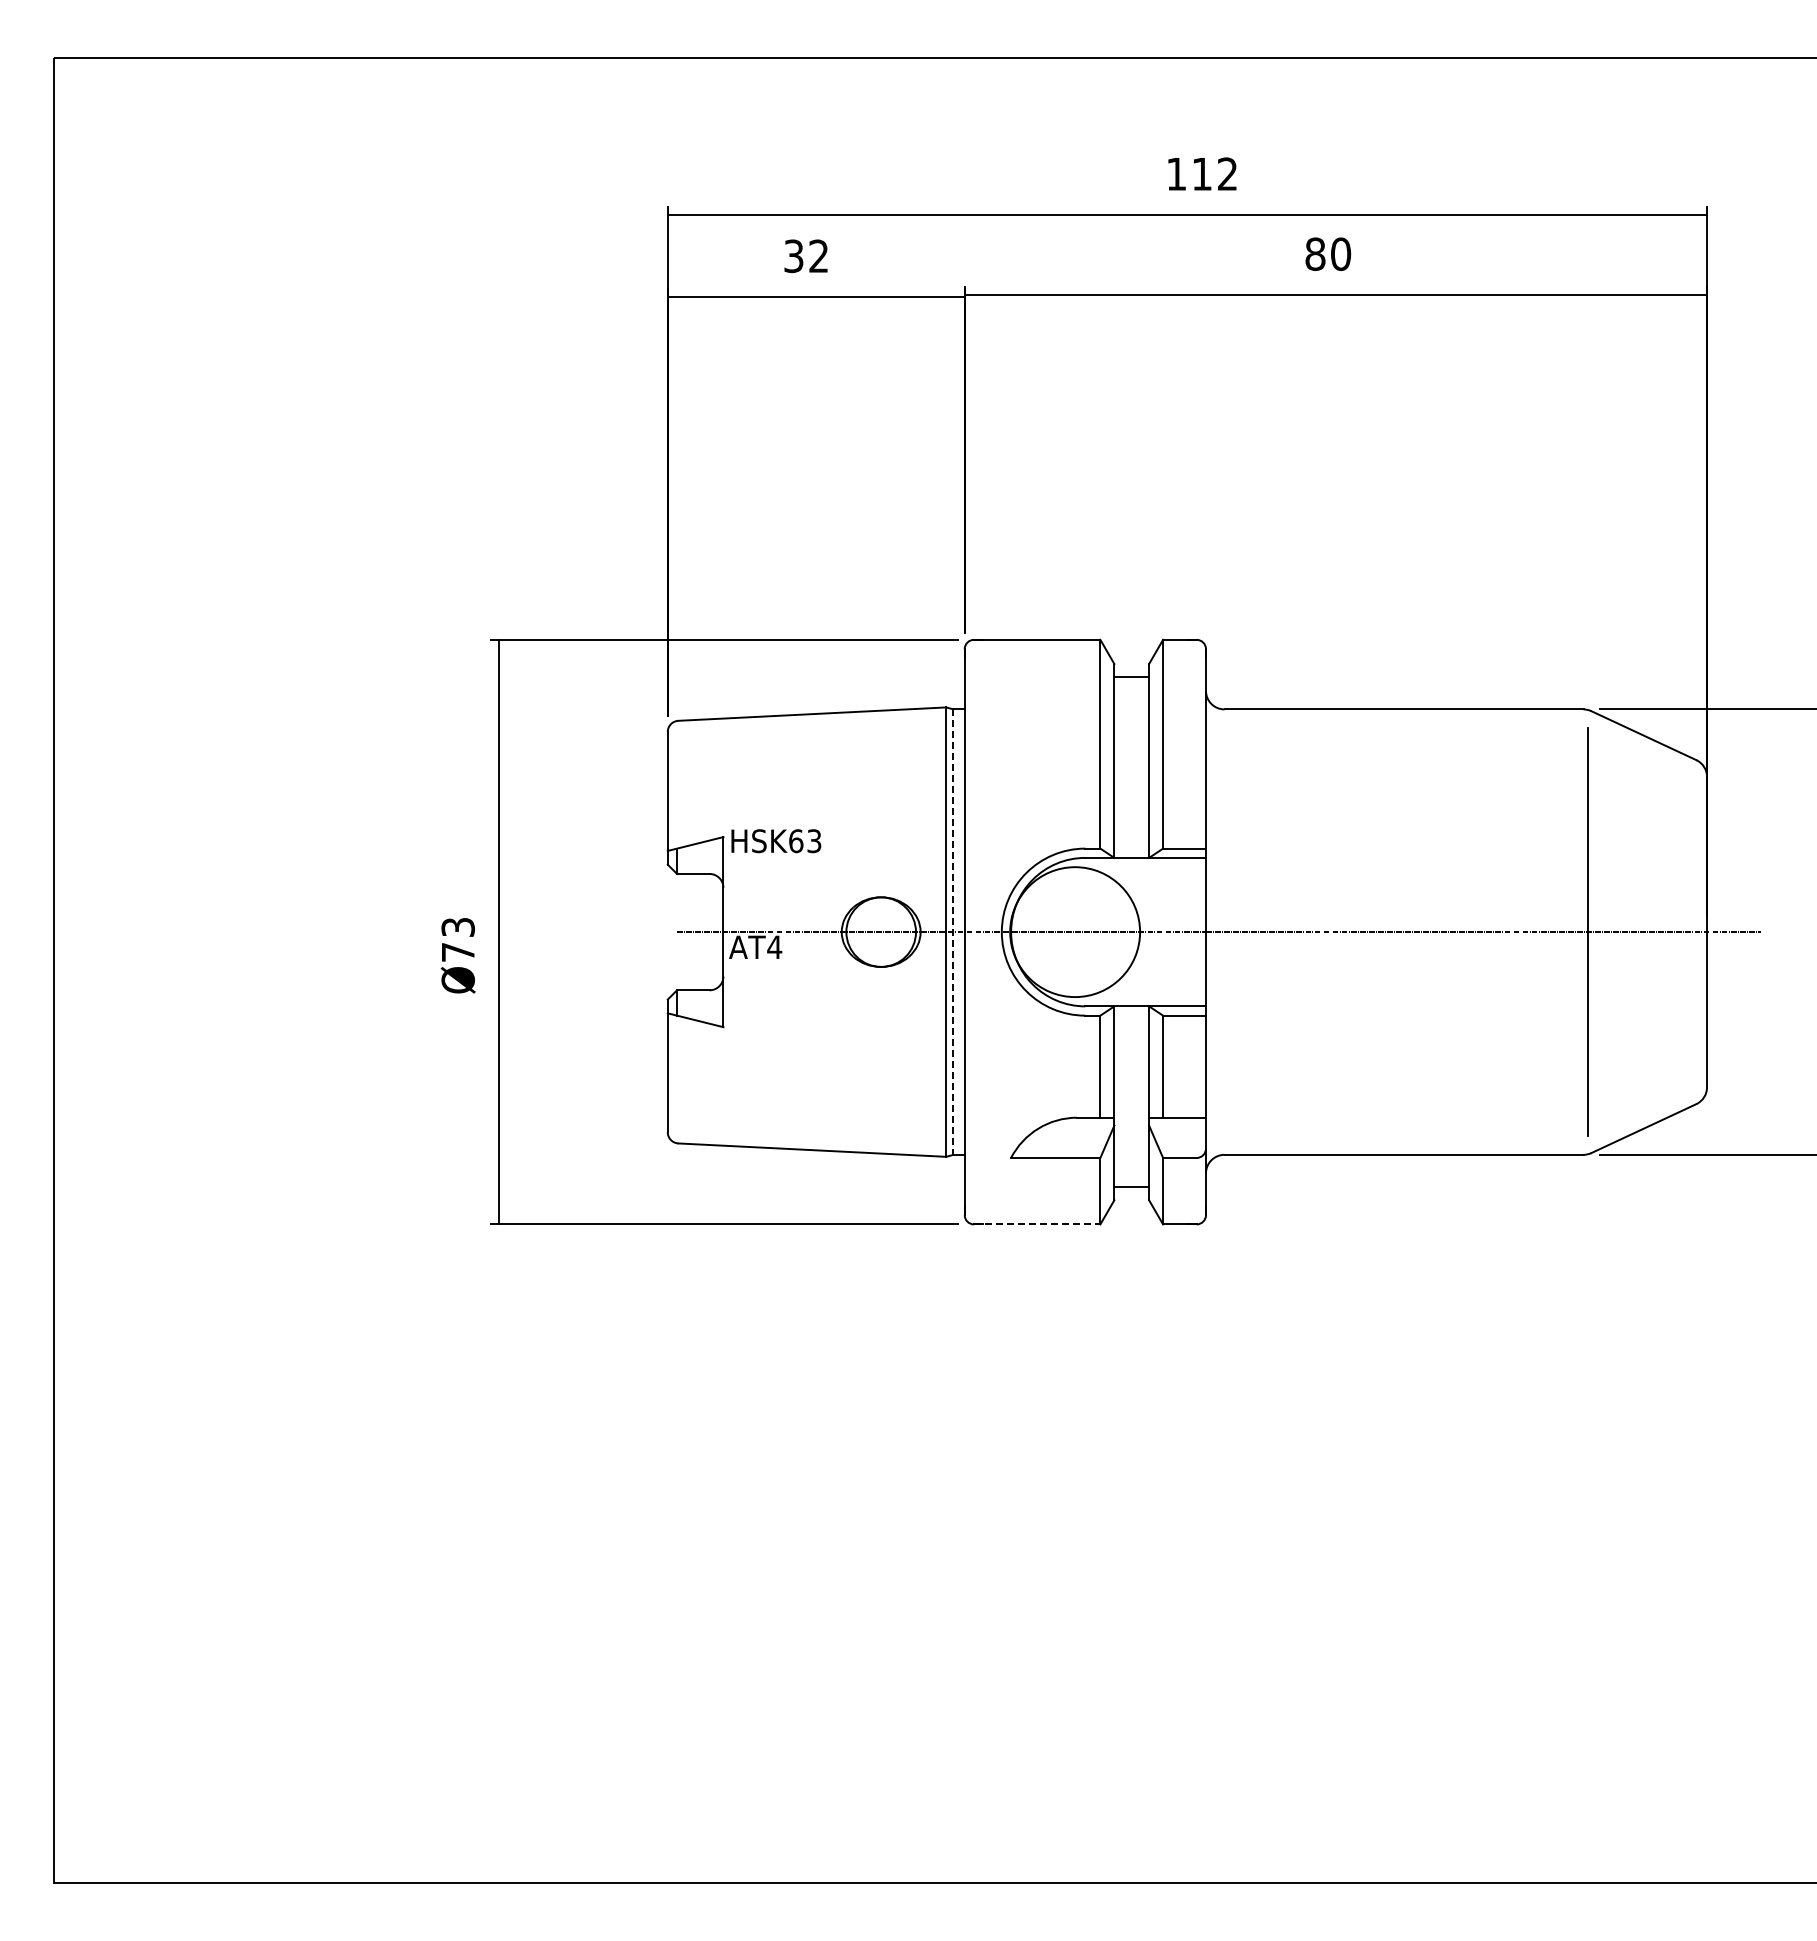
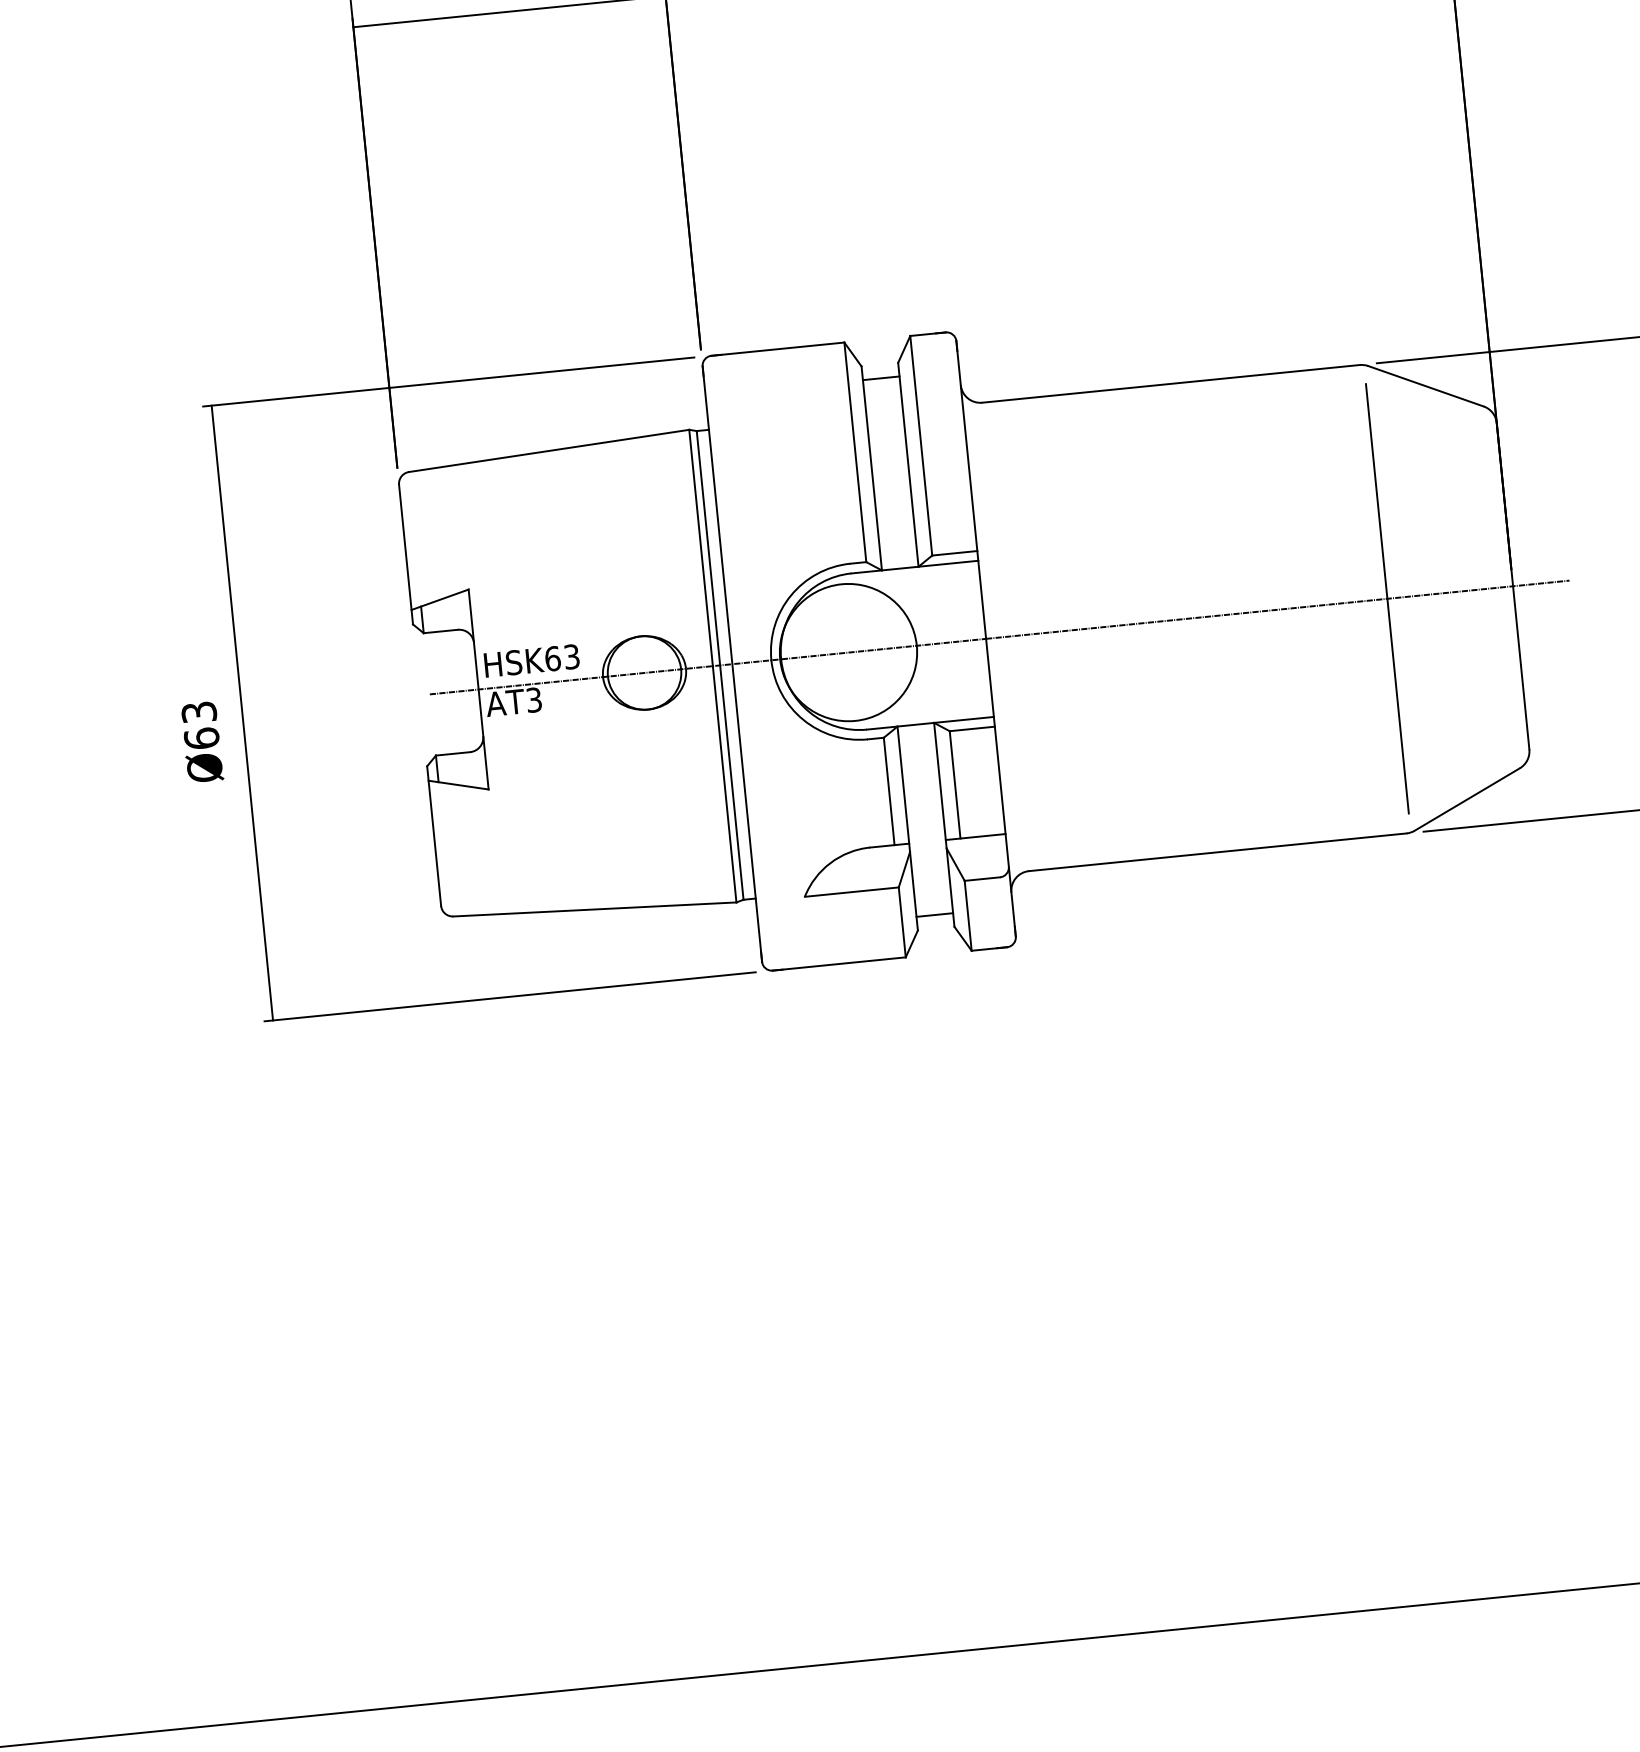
text: (776, 841) -> (532, 661), moved
line: (953, 932) -> (720, 665), dashed -> solid
text: (774, 947) -> (533, 700), AT4 -> AT3
text: (457, 951) -> (200, 737), Ø73 -> Ø63
line: (1037, 1224) -> (839, 964), dashed -> solid

